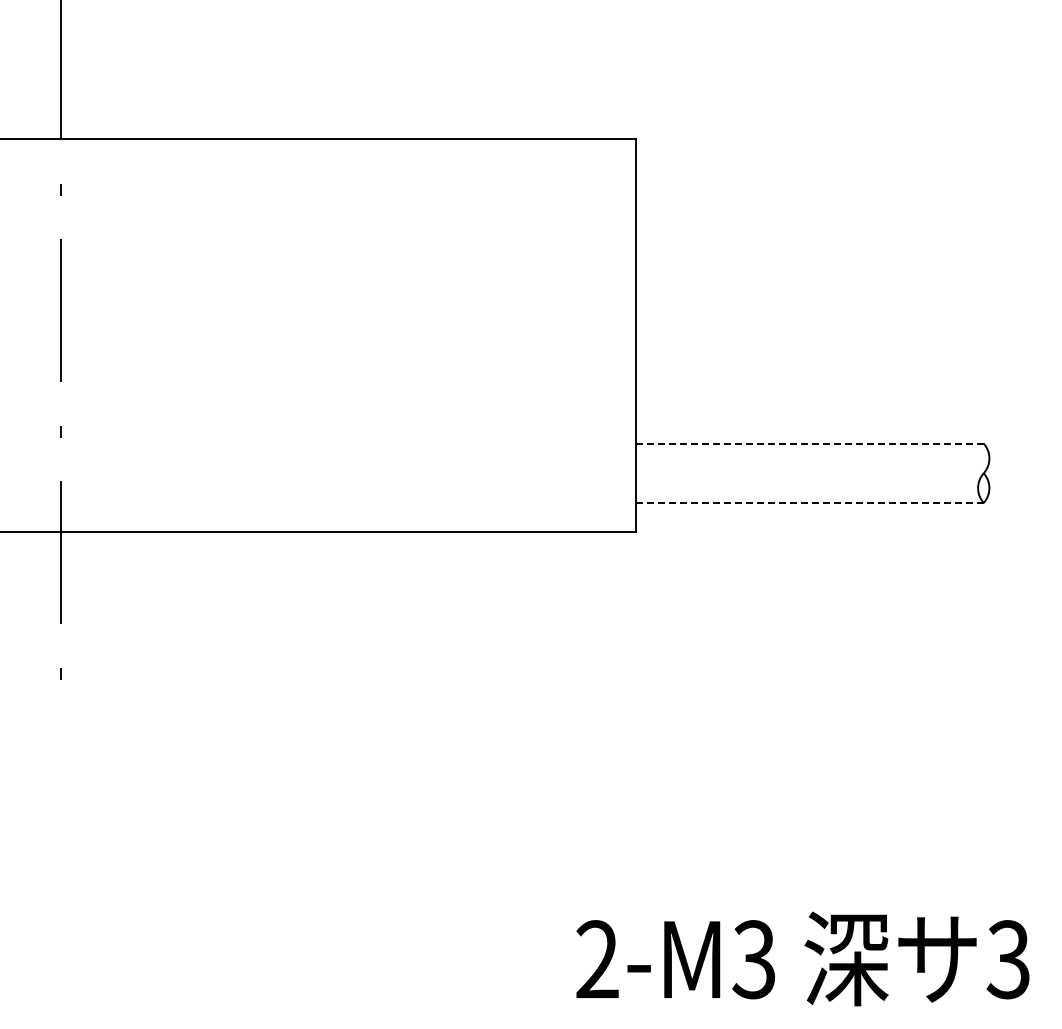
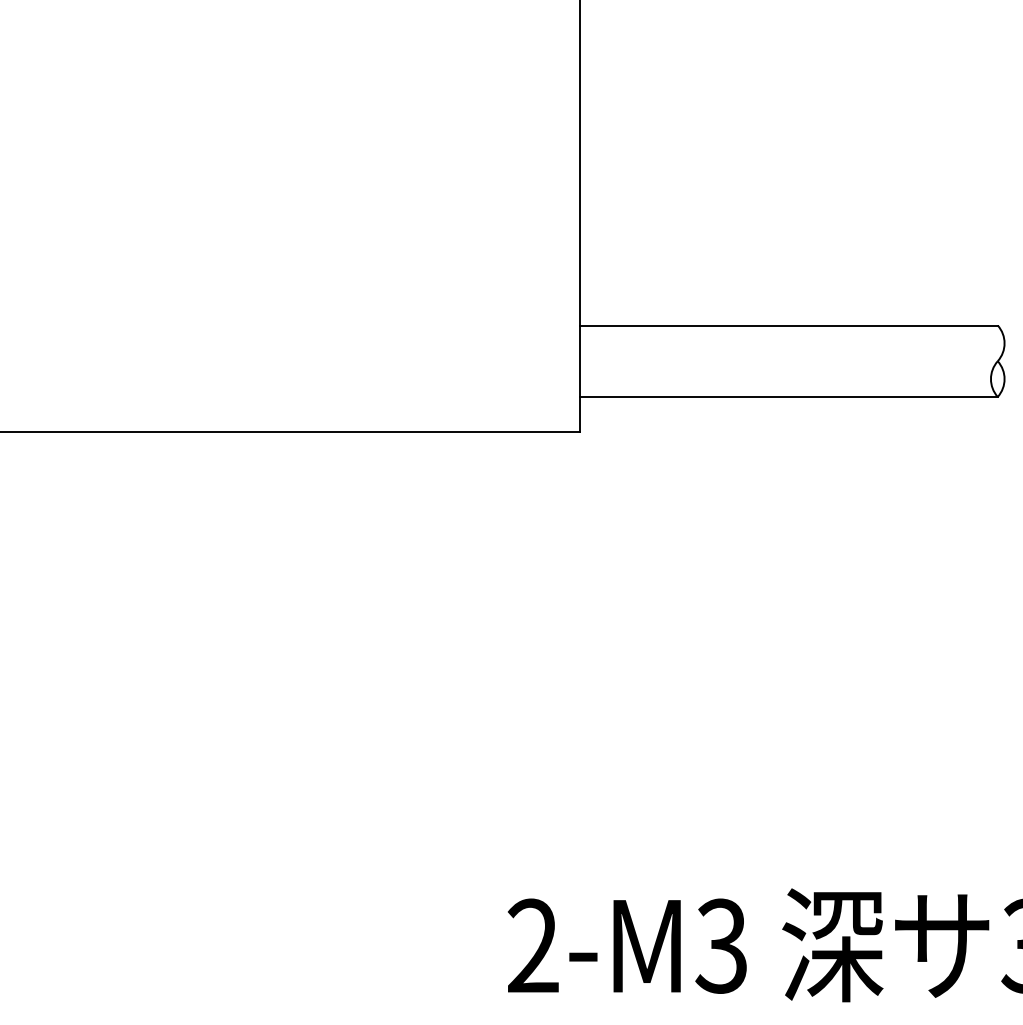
line: (810, 443) -> (789, 325), dashed -> solid
line: (810, 503) -> (789, 397), dashed -> solid

